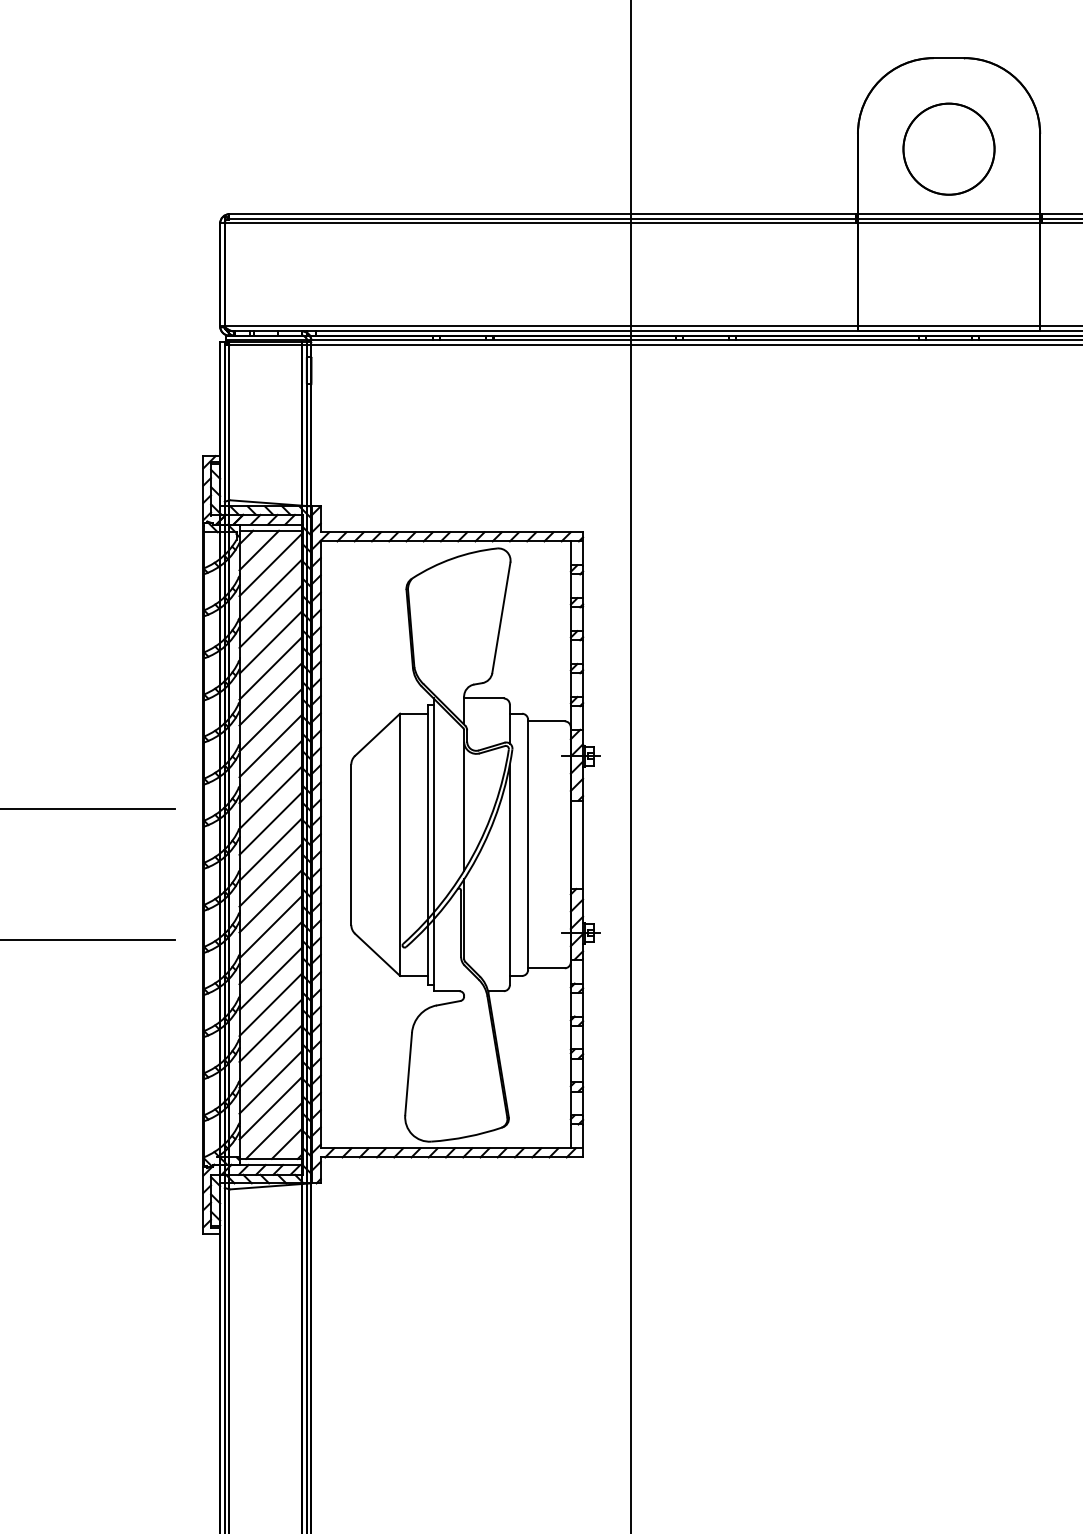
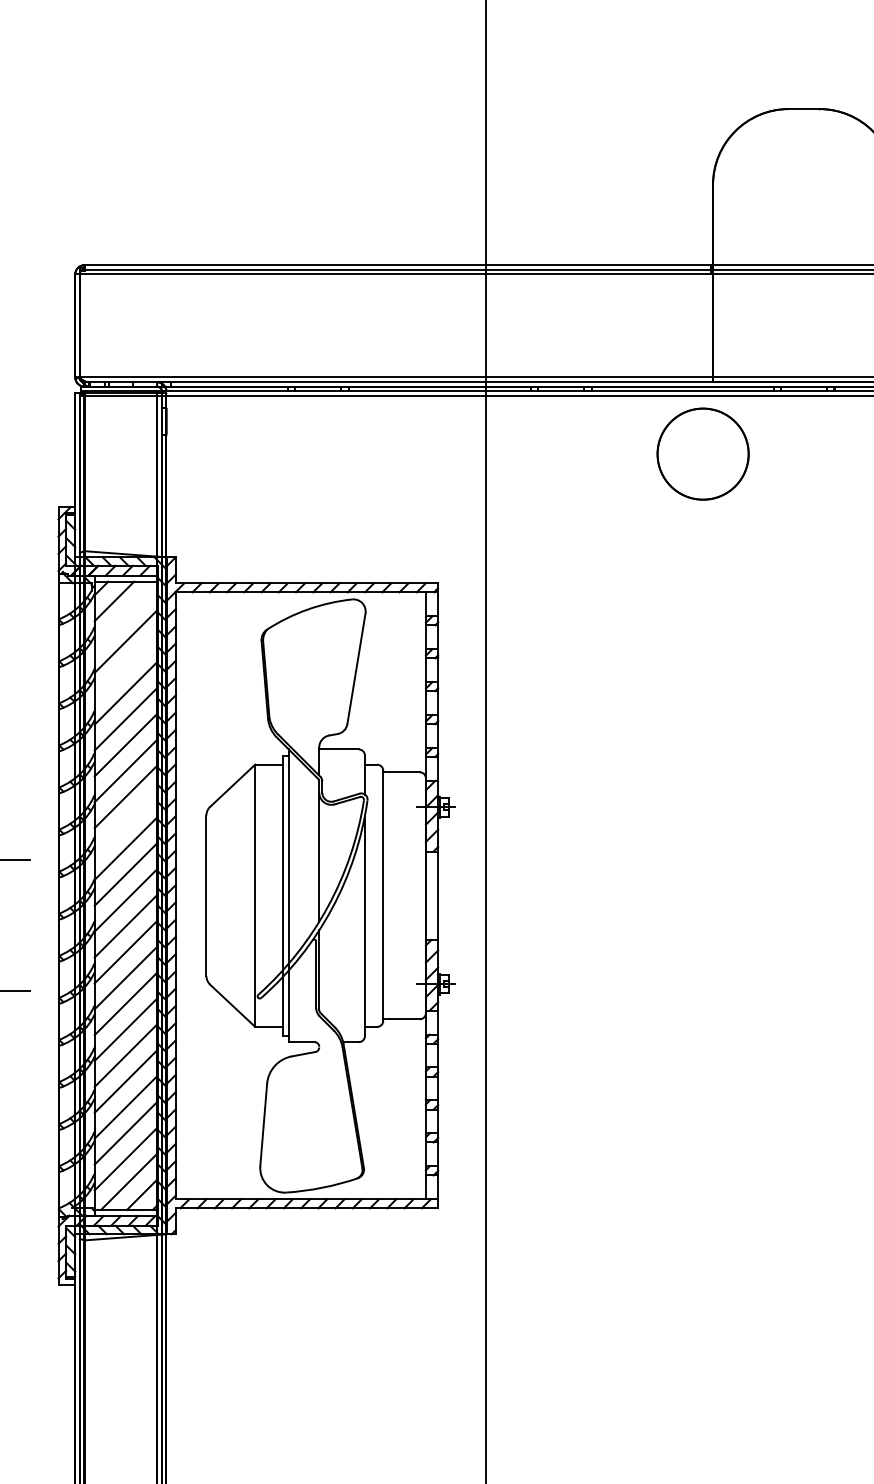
circle: (948, 148) -> (702, 453), moved
line: (270, 564) -> (125, 615), removed
line: (270, 615) -> (125, 666), removed
line: (270, 771) -> (125, 822), removed

